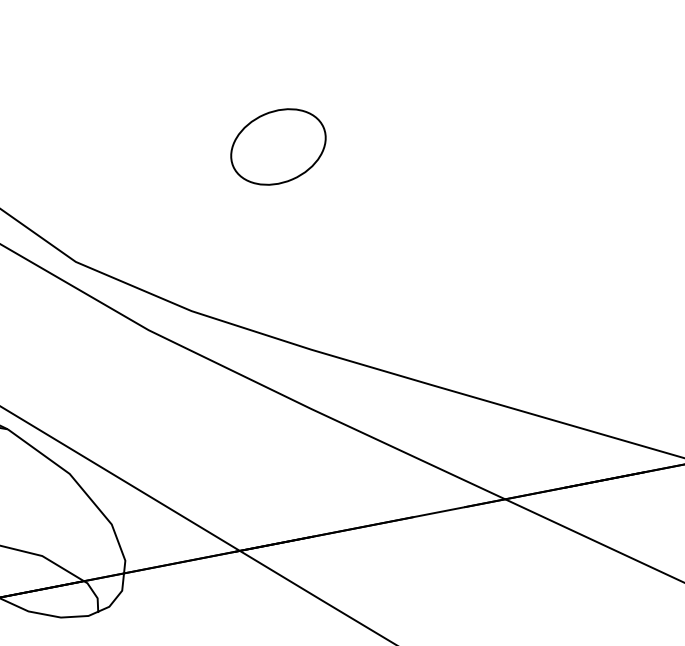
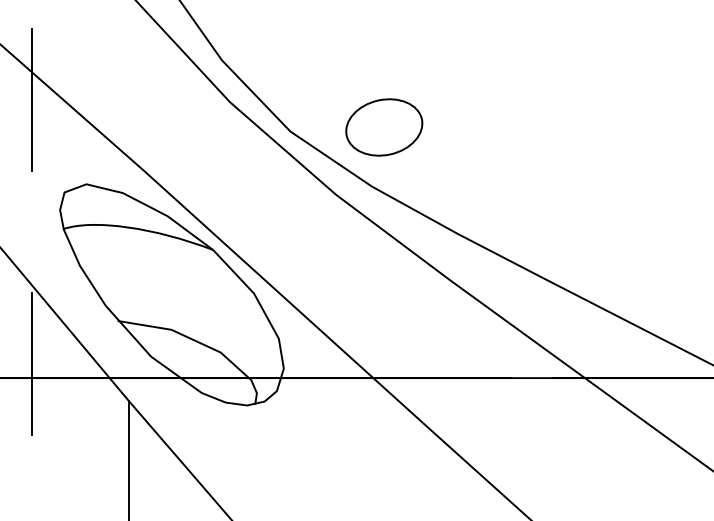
part: (278, 146) -> (384, 127), moved

